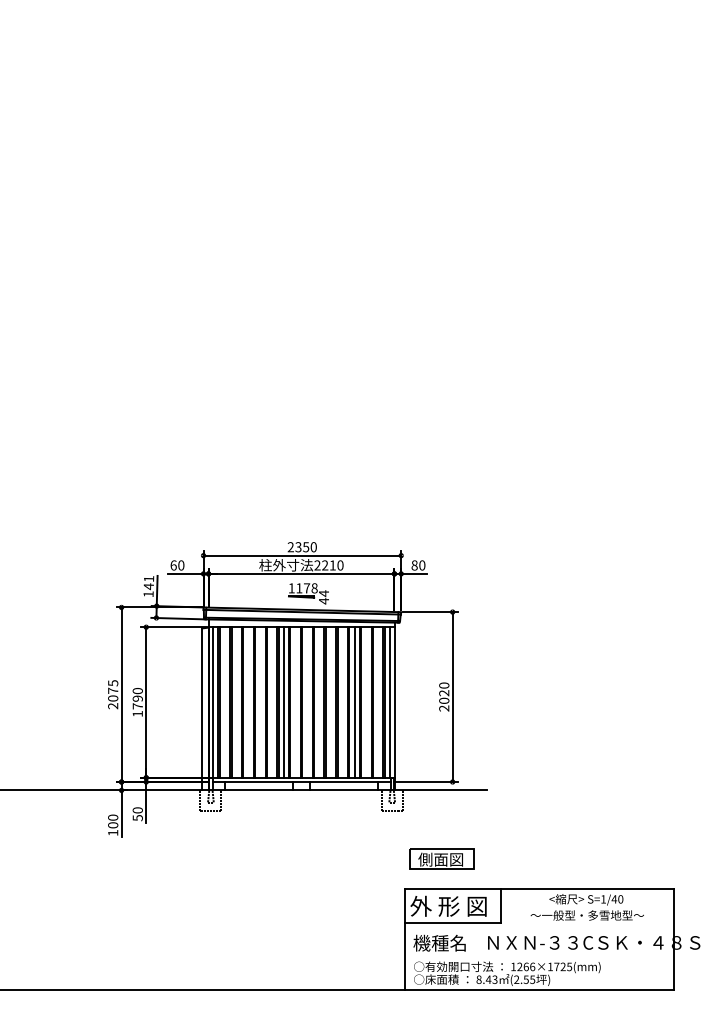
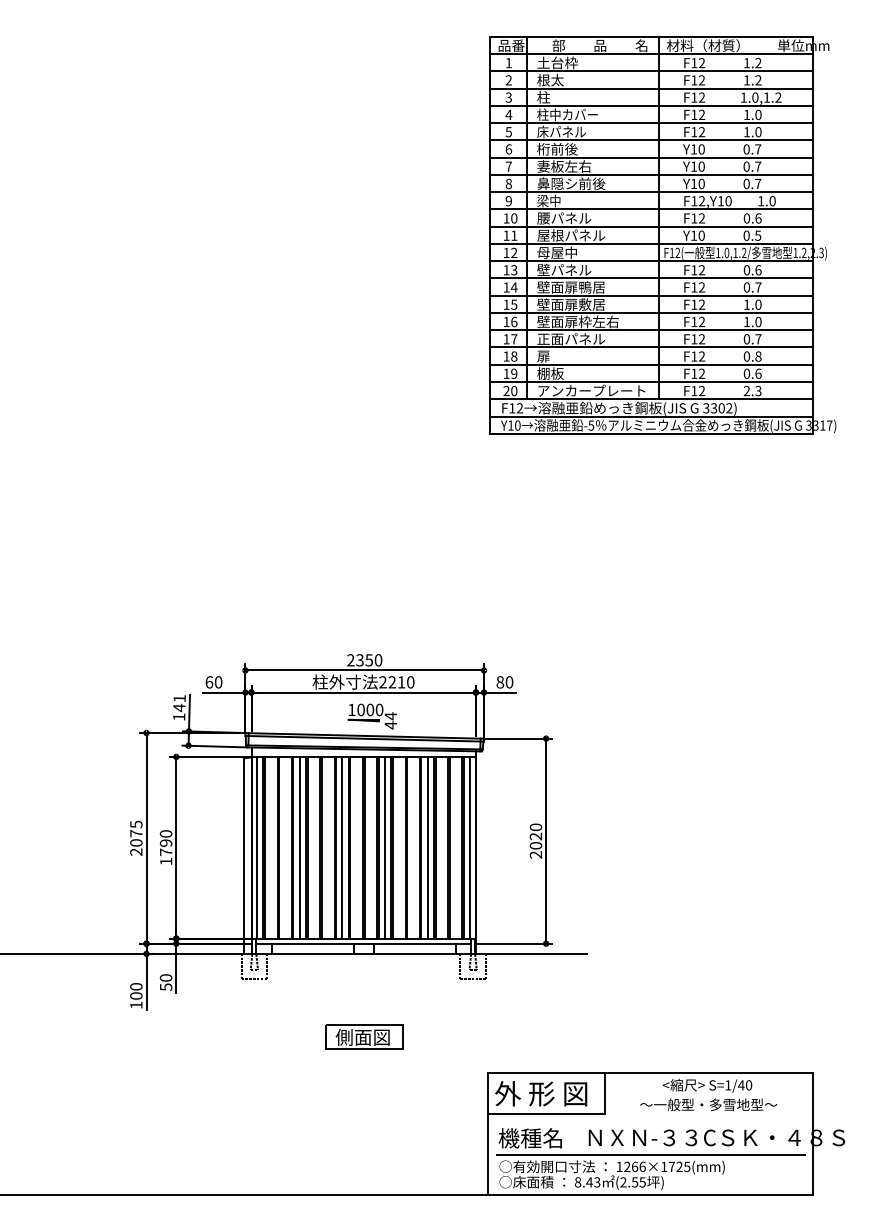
part: (549, 195) -> (663, 235), added
text: (306, 588) -> (369, 710), 1178 -> 1000
line: (248, 702) -> (299, 847), added
line: (319, 702) -> (385, 847), added
part: (441, 858) -> (363, 1036), moved
line: (539, 956) -> (650, 1154), added

